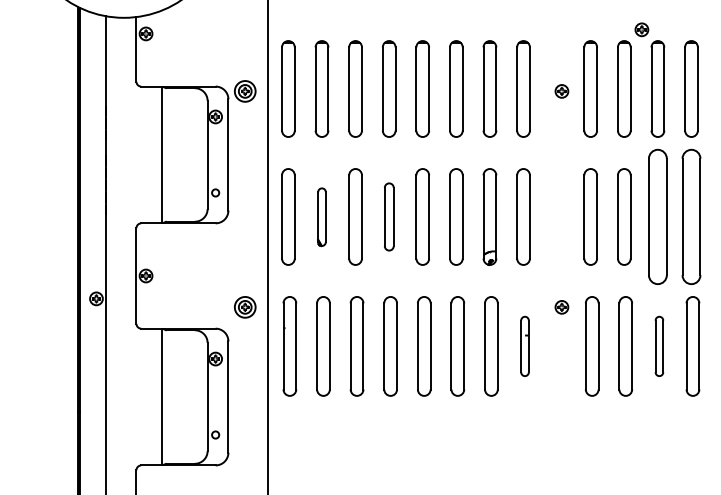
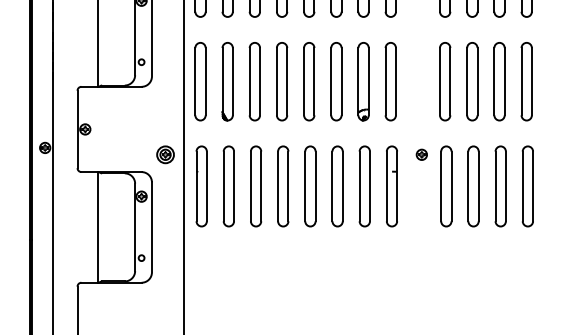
part: (389, 216) -> (282, 81), size x1.43
part: (657, 216) -> (499, 81), size x0.71
part: (691, 216) -> (526, 81), size x0.71
part: (321, 217) -> (227, 82), size x1.67
part: (524, 346) -> (391, 186), size x1.67
part: (659, 346) -> (500, 186), size x1.67

